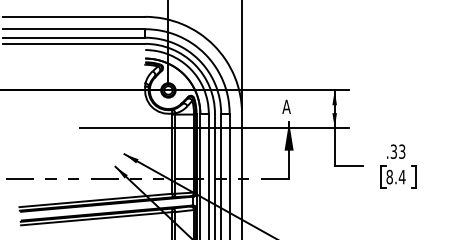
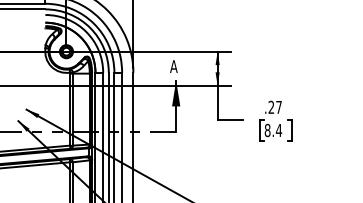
text: (397, 151) -> (274, 107), .33 -> .27

